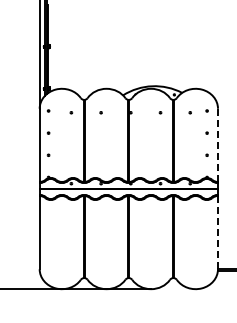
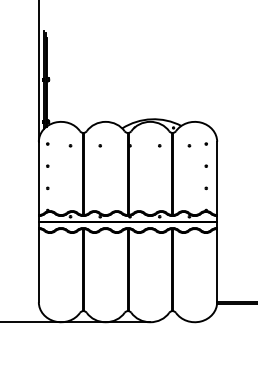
line: (218, 145) -> (217, 178), dashed -> solid
line: (218, 232) -> (217, 265), dashed -> solid

